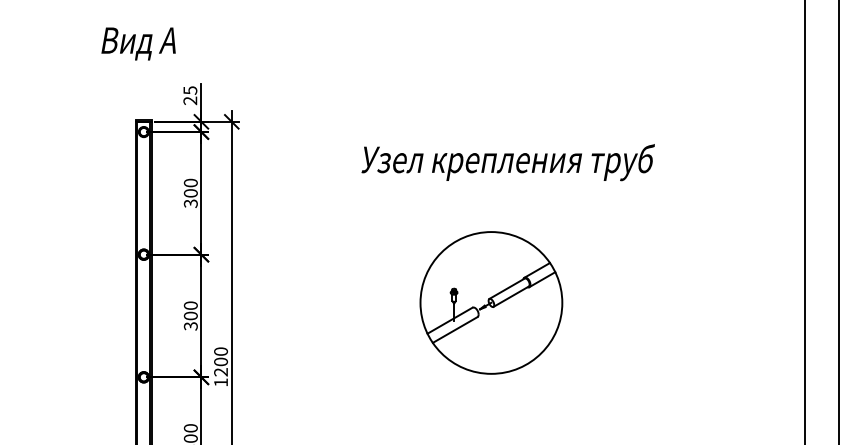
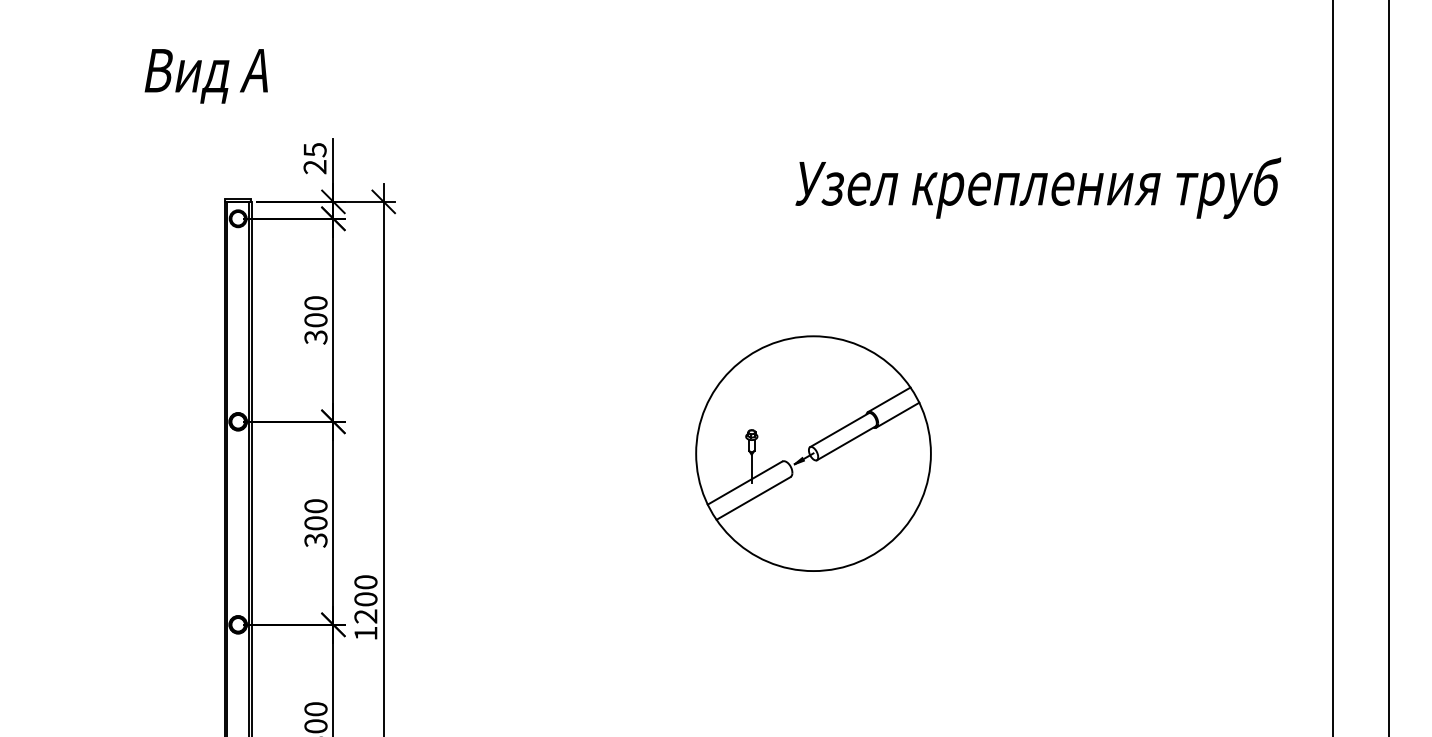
text: (138, 43) -> (206, 75), moved
text: (507, 162) -> (1037, 188), moved
part: (491, 302) -> (813, 452), moved

